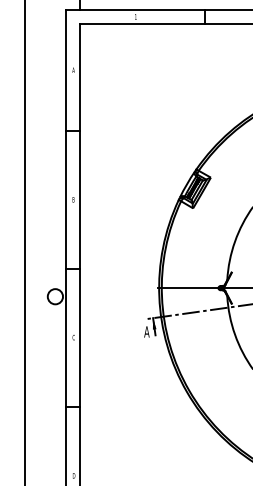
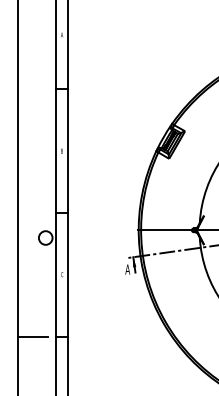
line: (41, 407) -> (33, 337), added

